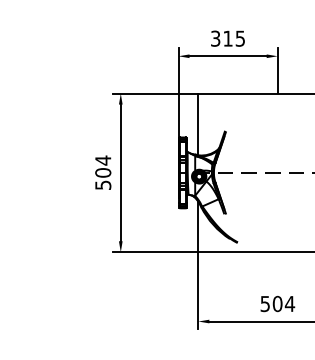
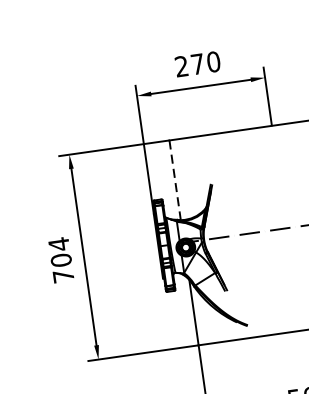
text: (228, 38) -> (198, 63), 315 -> 270
line: (198, 124) -> (175, 180), solid -> dashed
text: (103, 184) -> (63, 275), 504 -> 704

